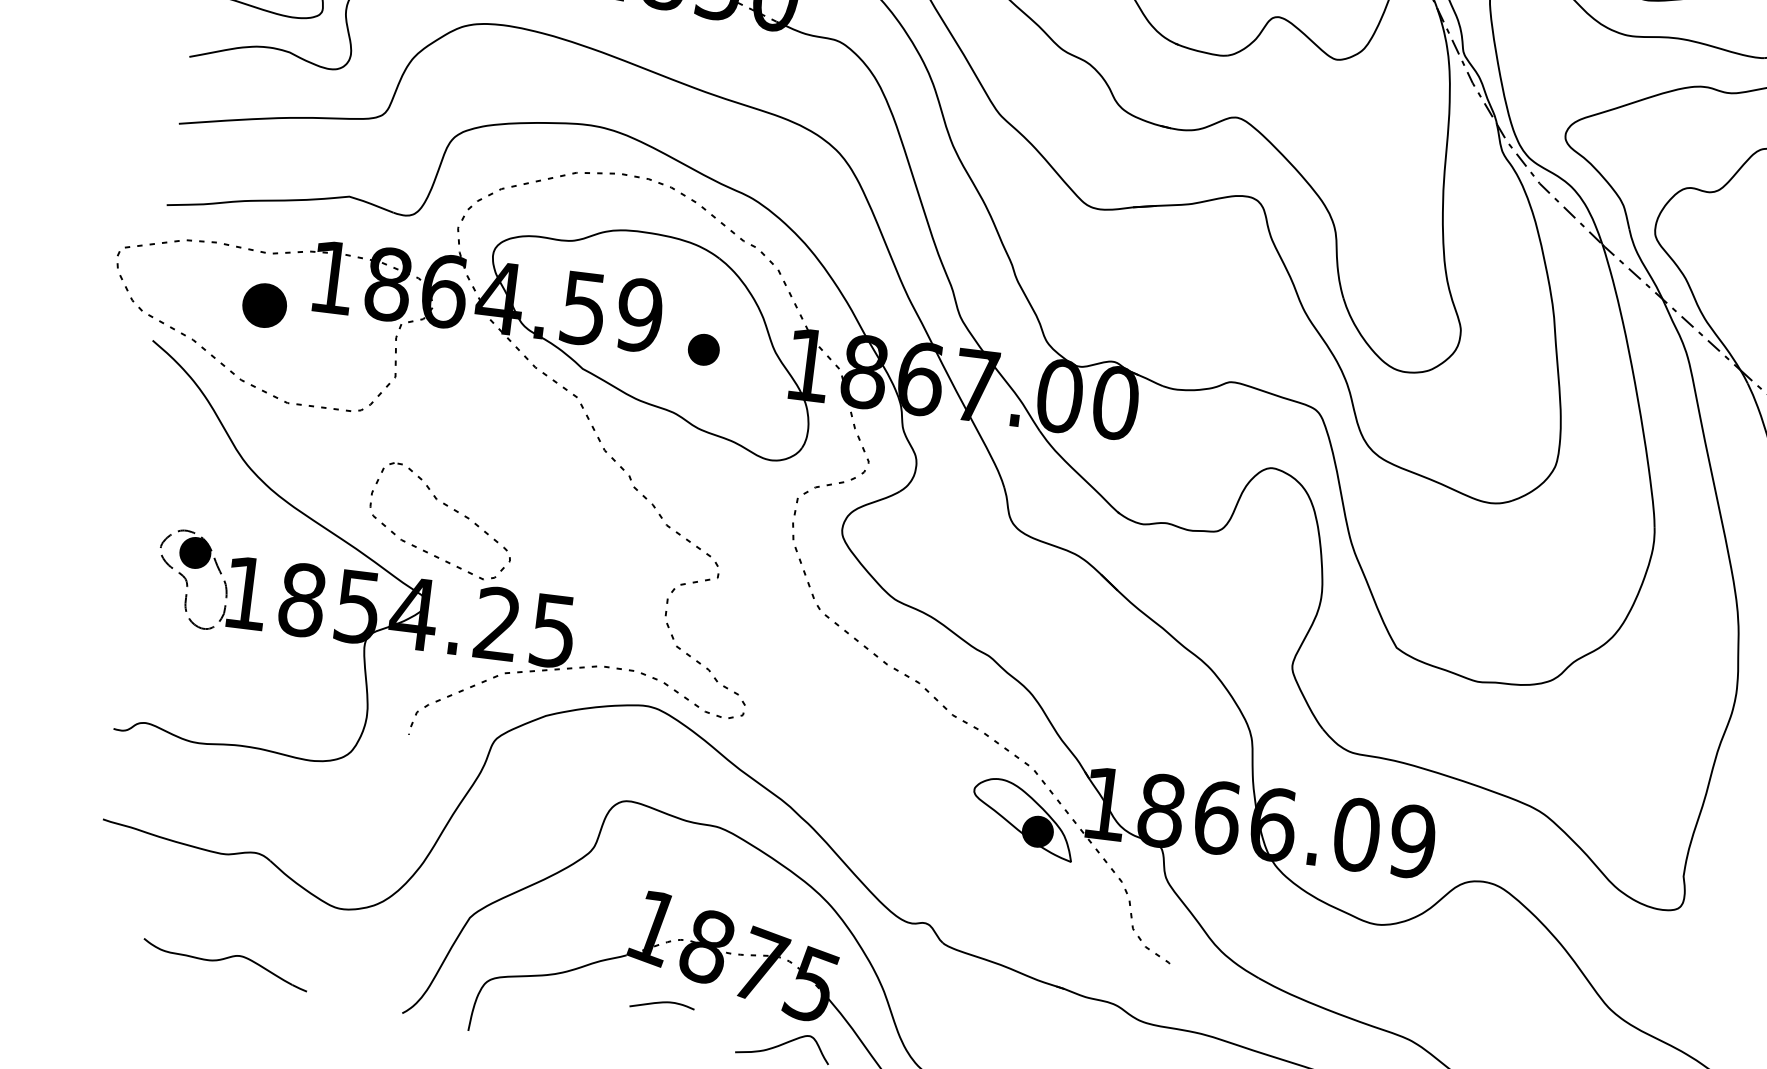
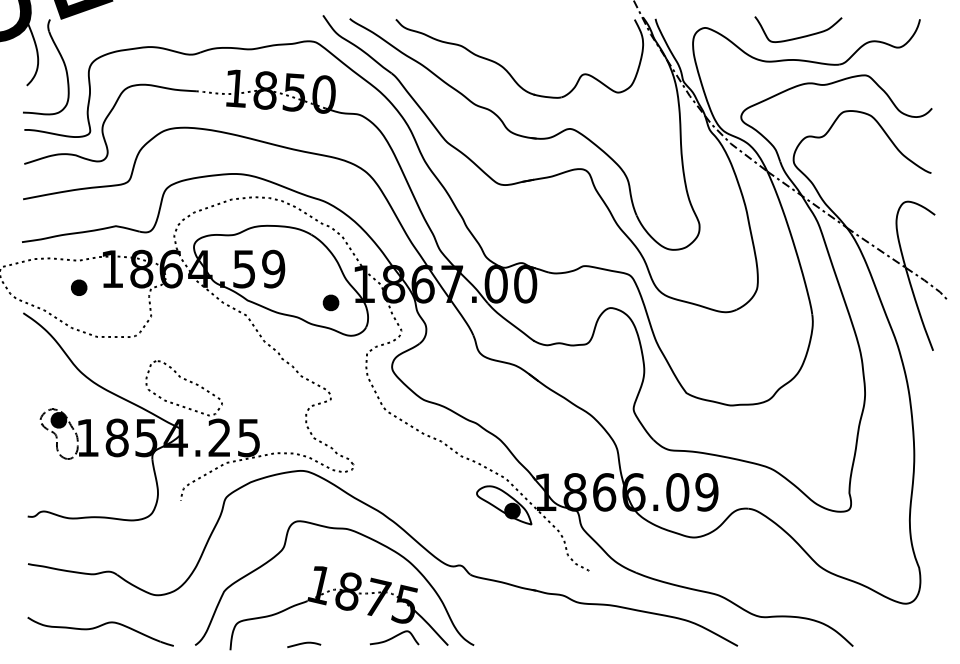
part: (265, 304) -> (79, 287), size x0.71
part: (702, 348) -> (330, 302), moved
part: (225, 964) -> (100, 631), size x1.67
curve: (663, 1003) -> (304, 643), moved

